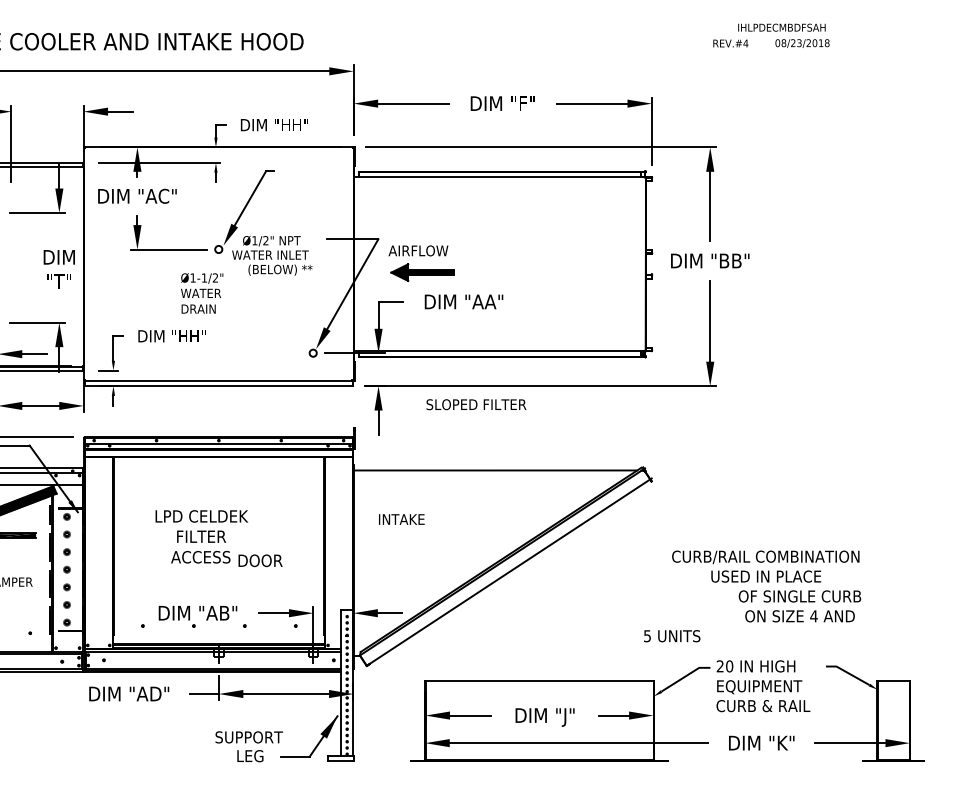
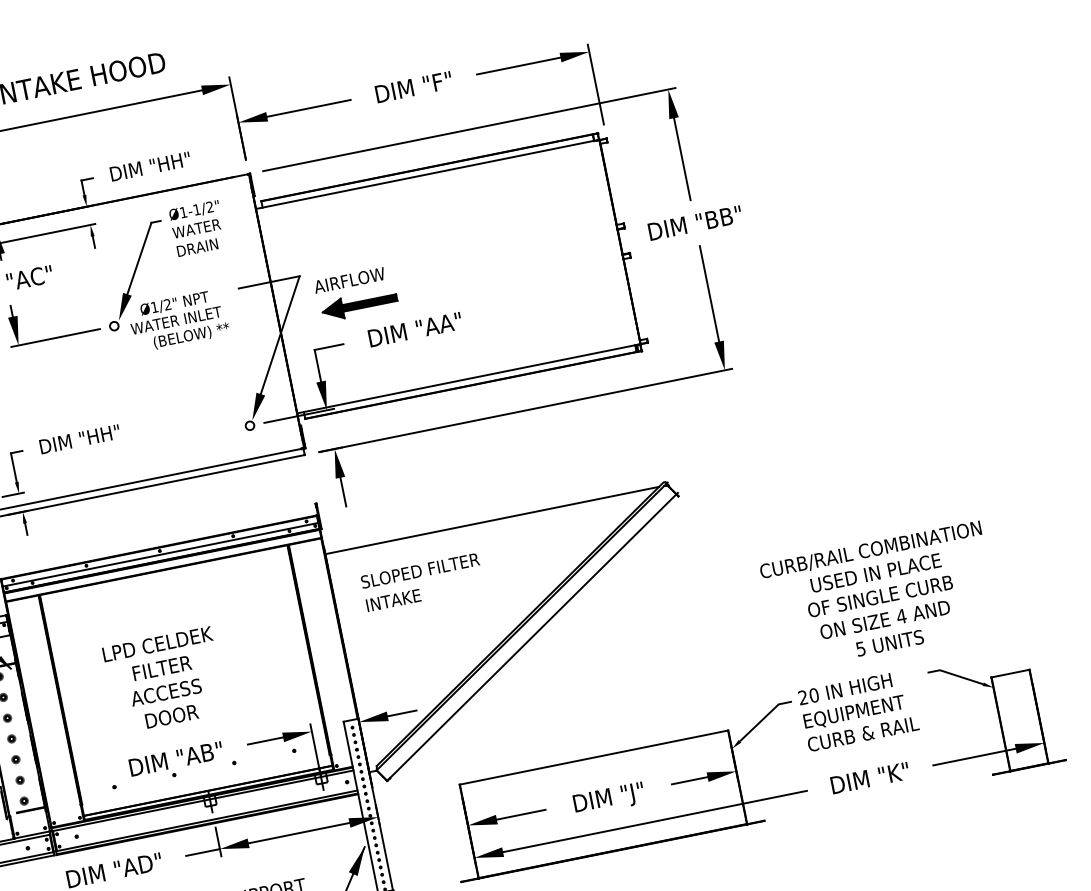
text: (202, 293) -> (198, 228), moved
text: (476, 404) -> (420, 570), moved
text: (260, 560) -> (171, 716), moved
text: (765, 566) -> (872, 561), moved
text: (672, 636) -> (890, 643), moved

